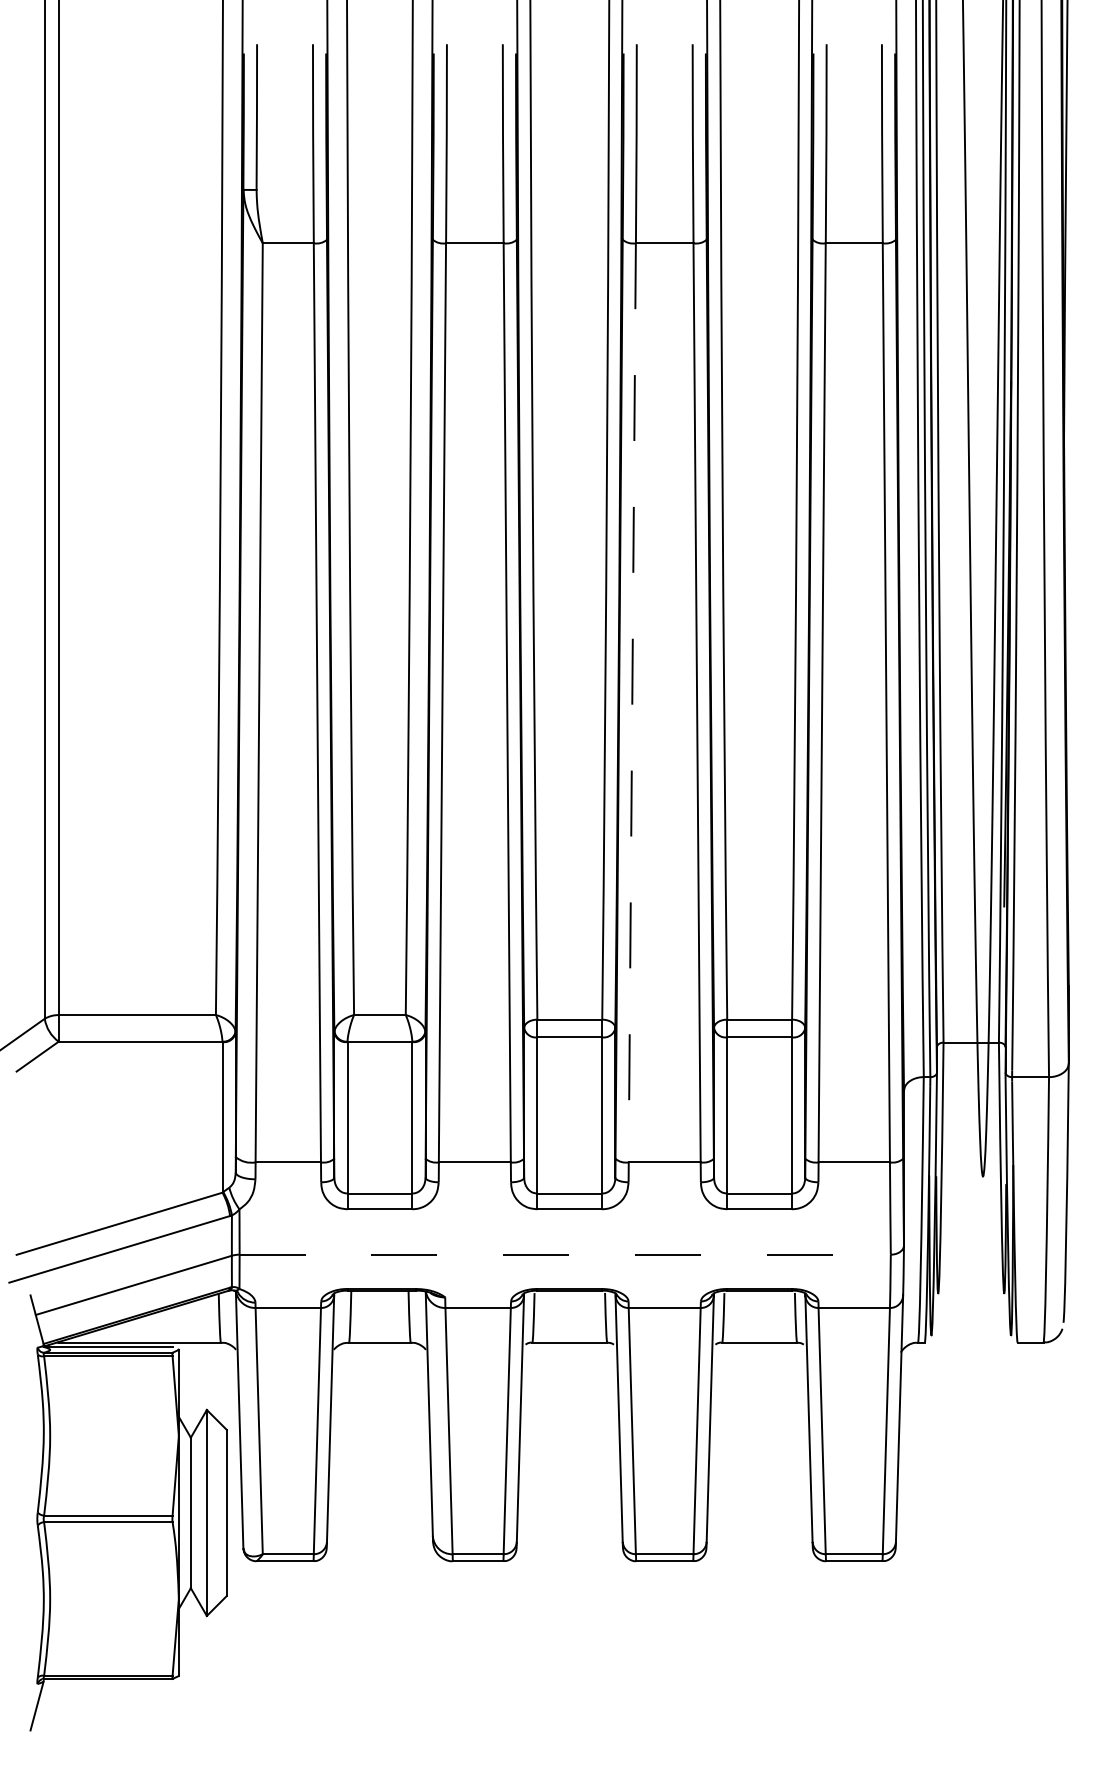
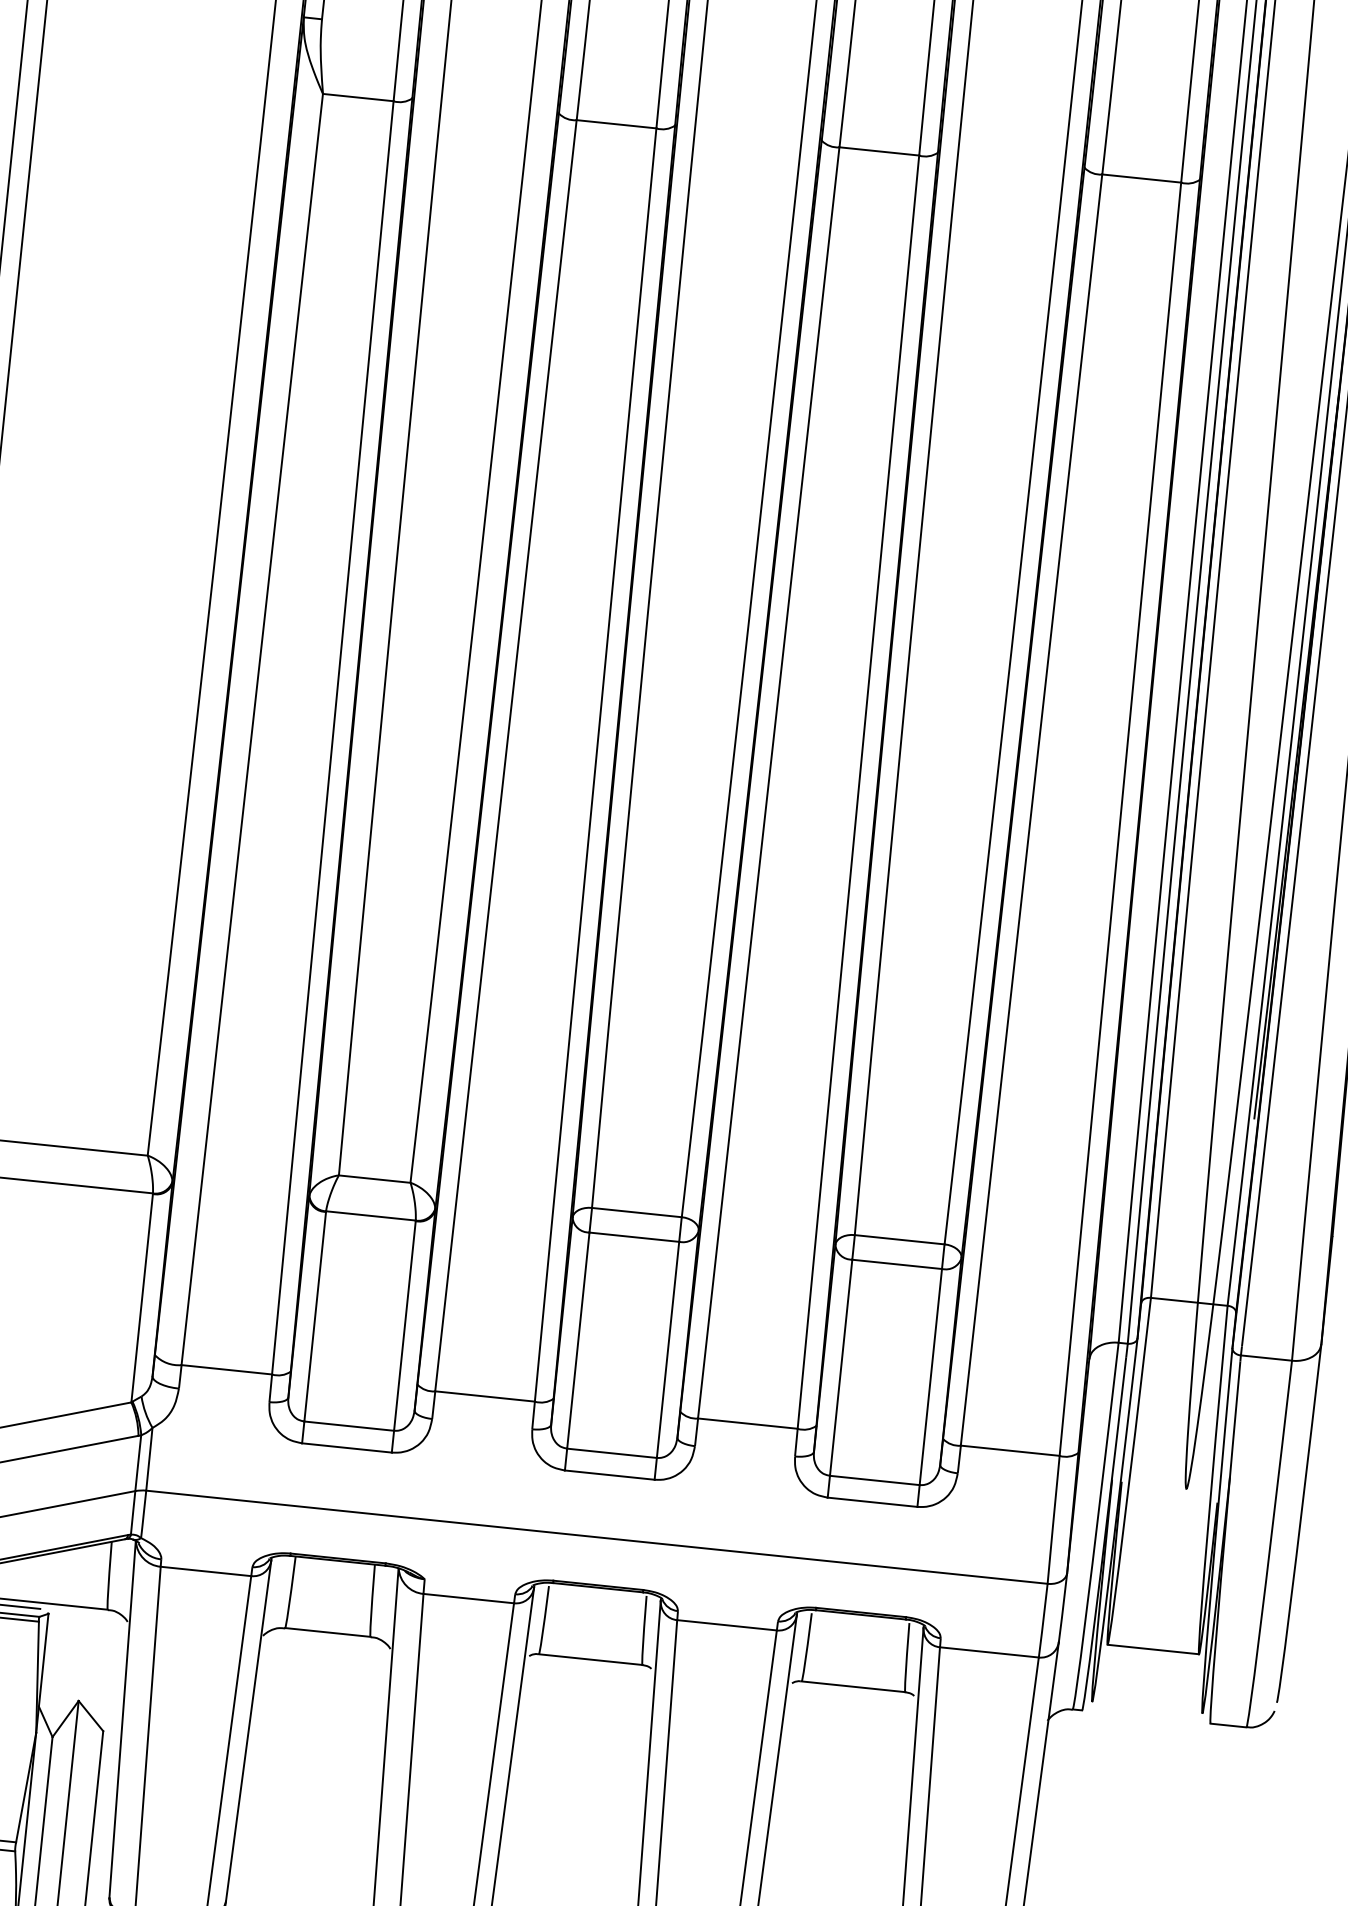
line: (632, 702) -> (769, 782), dashed -> solid
line: (565, 1254) -> (597, 1537), dashed -> solid
line: (971, 1293) -> (1153, 1649), added

